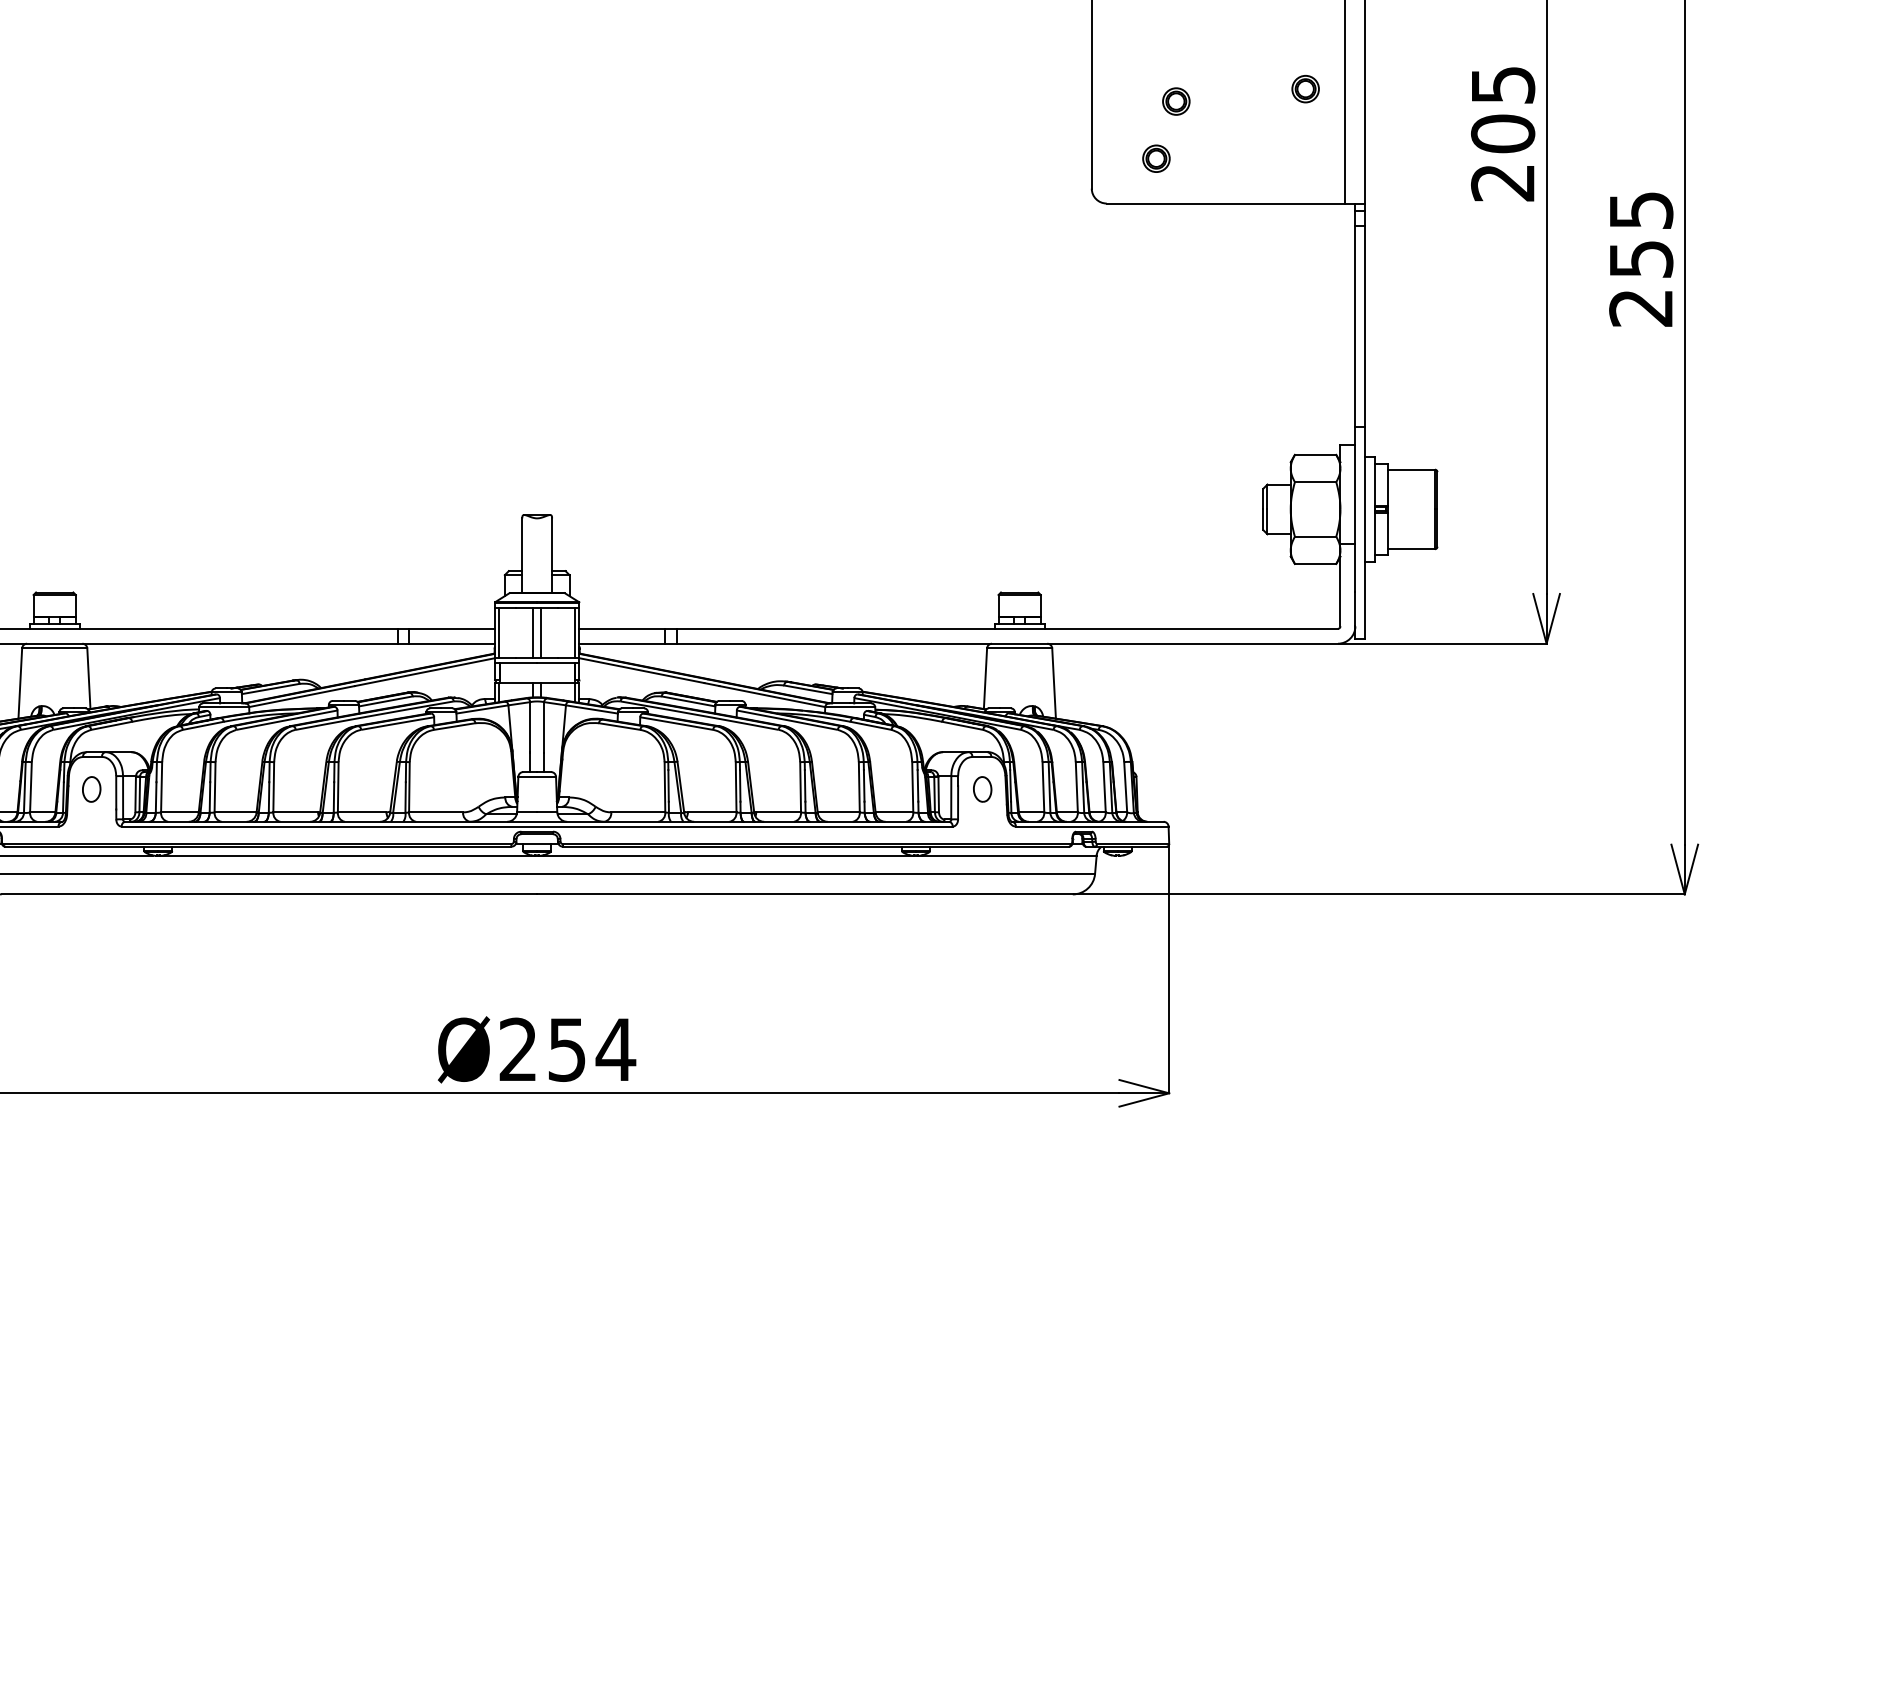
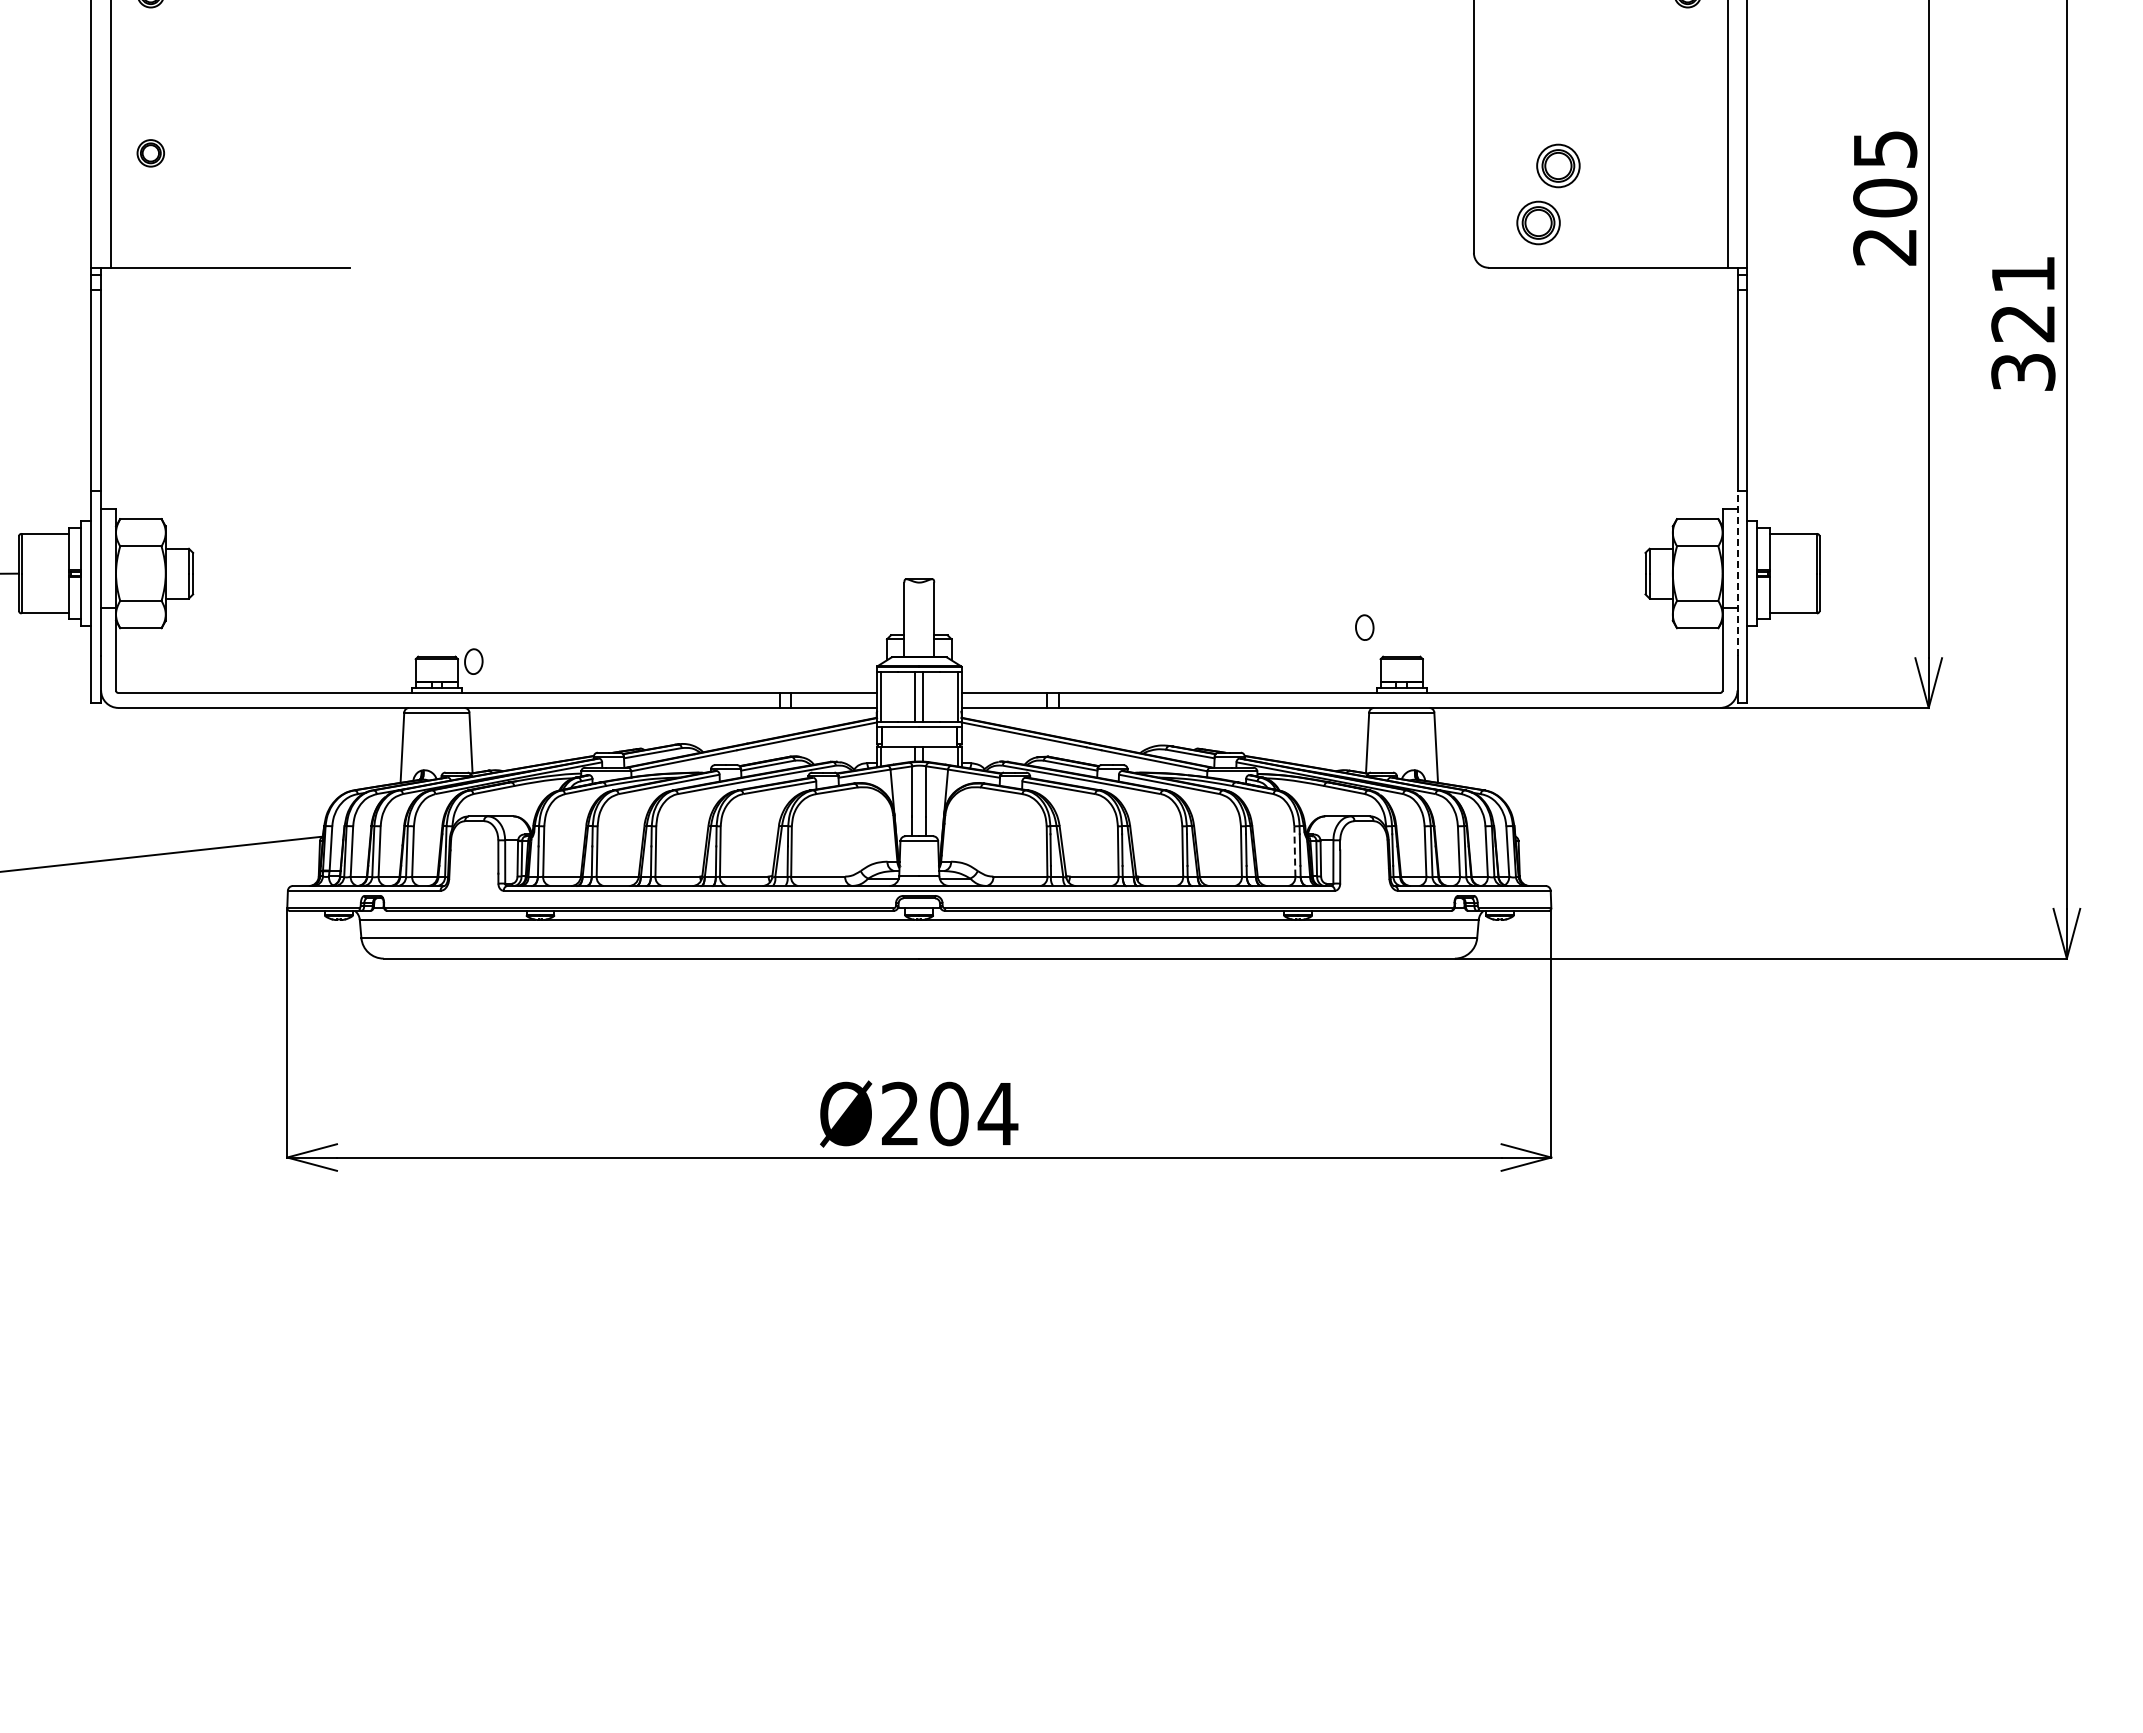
part: (1305, 89) -> (1687, 153), removed
part: (1176, 101) -> (1558, 165), size x1.6
part: (1156, 158) -> (1538, 222), size x1.6
text: (1641, 259) -> (2023, 323), 255 -> 321
line: (1355, 509) -> (1737, 573), solid -> dashed
line: (912, 787) -> (1294, 851), solid -> dashed
part: (91, 789) -> (473, 661), moved
part: (982, 789) -> (1364, 627), moved
text: (567, 1049) -> (949, 1113), Ø254 -> Ø204

